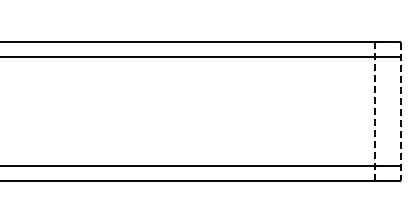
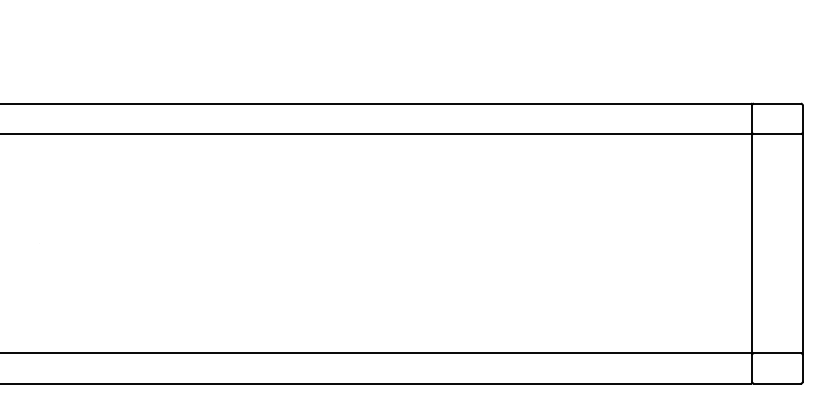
line: (375, 111) -> (752, 243), dashed -> solid
line: (400, 111) -> (802, 243), dashed -> solid

